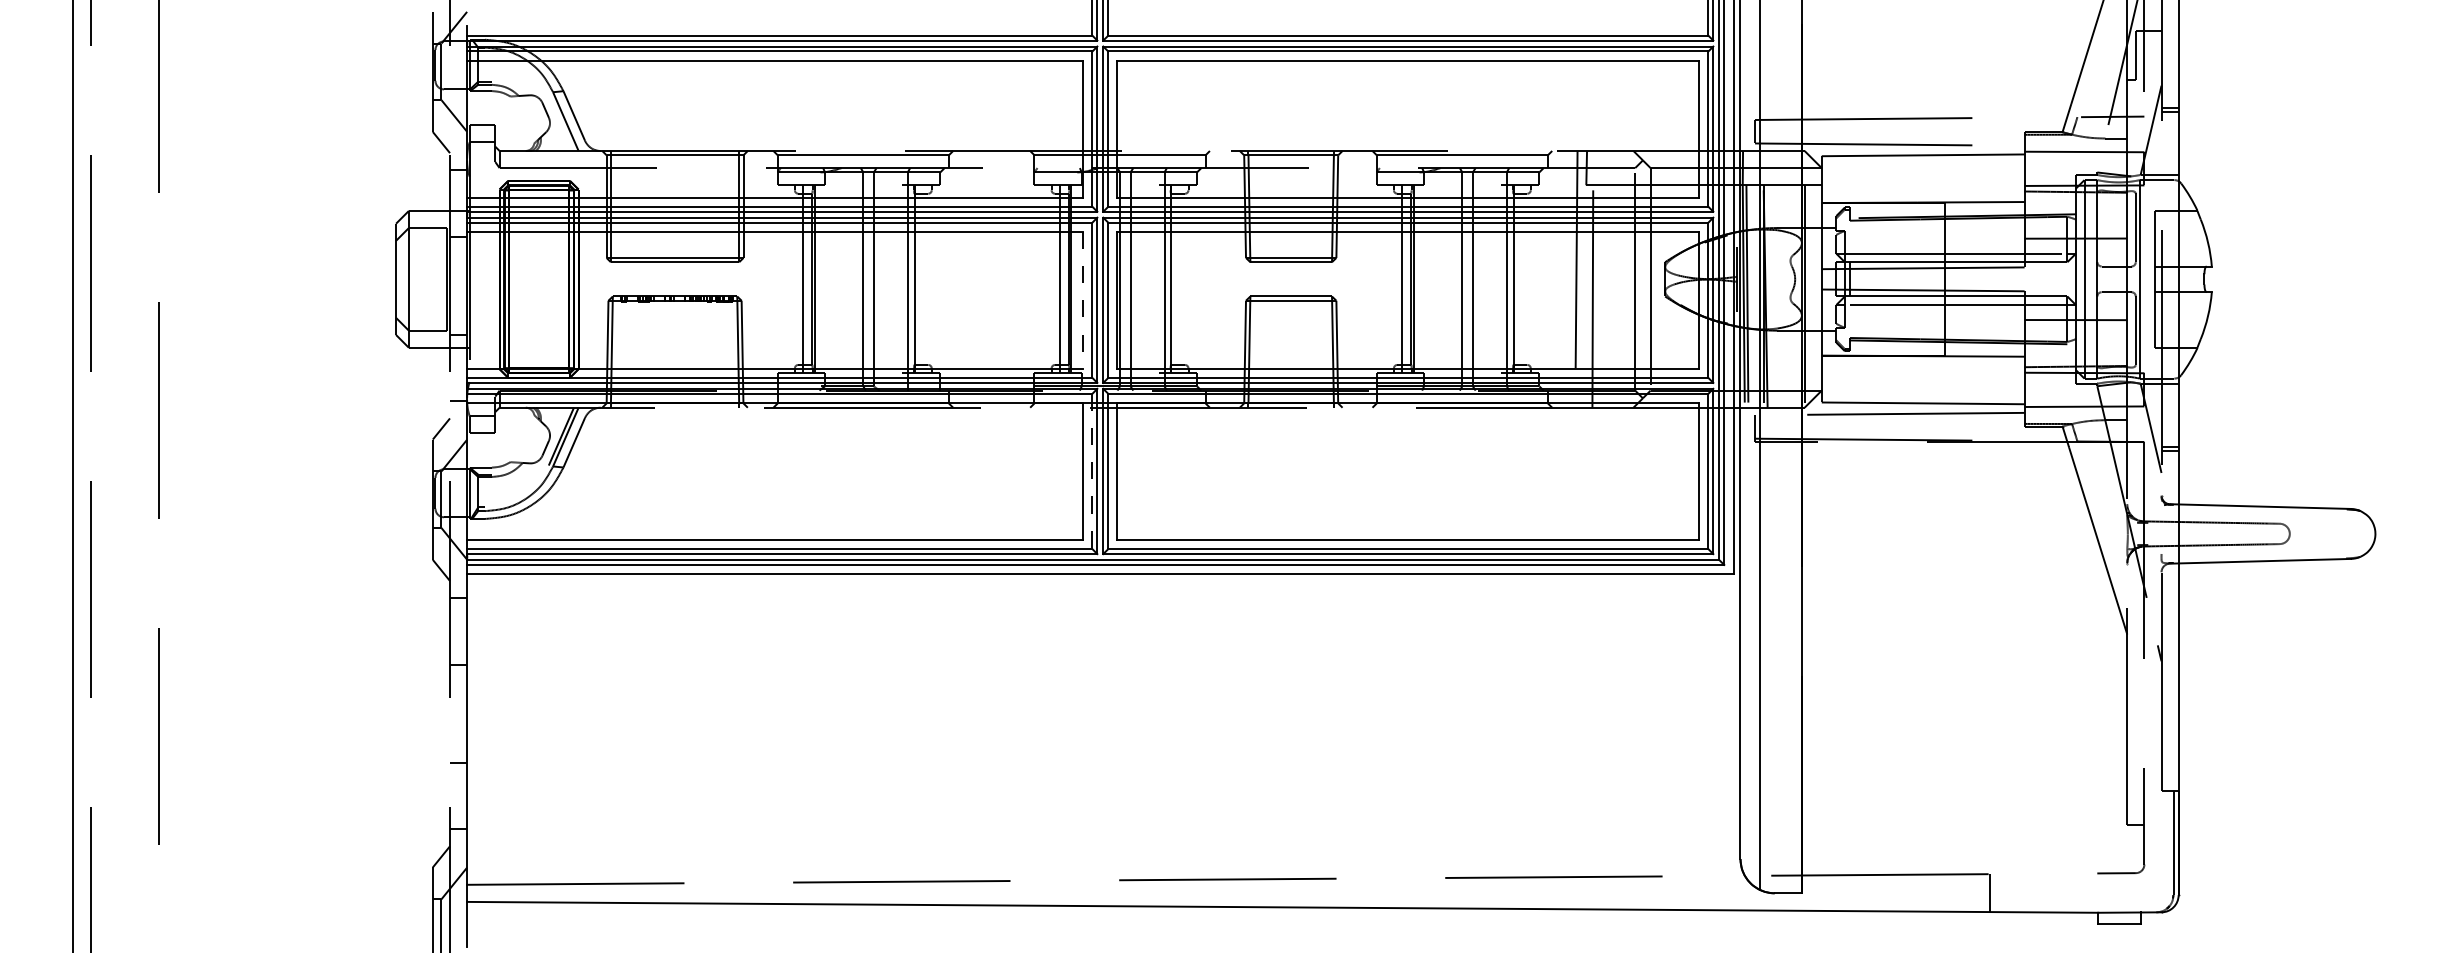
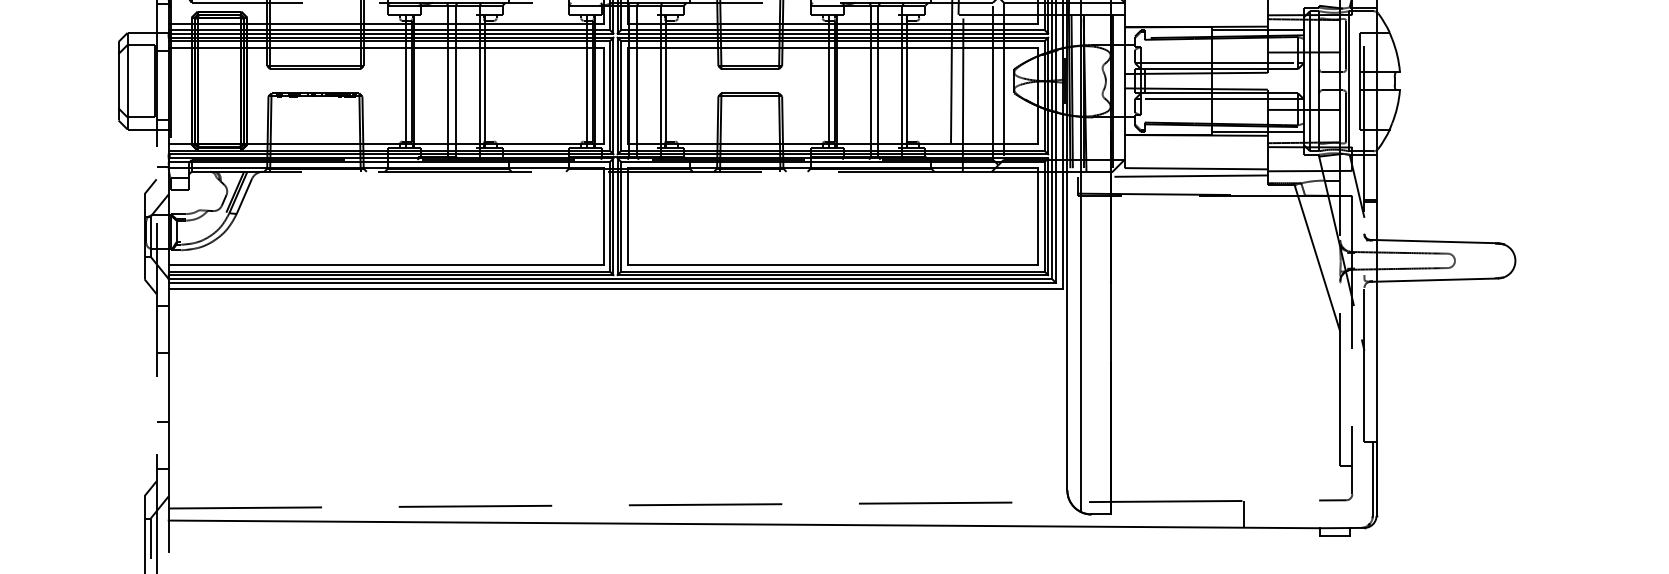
line: (2010, 207) -> (1257, 30), added
line: (1083, 300) -> (603, 96), dashed -> solid
line: (2010, 351) -> (1257, 132), added
line: (1092, 471) -> (610, 216), dashed -> solid

